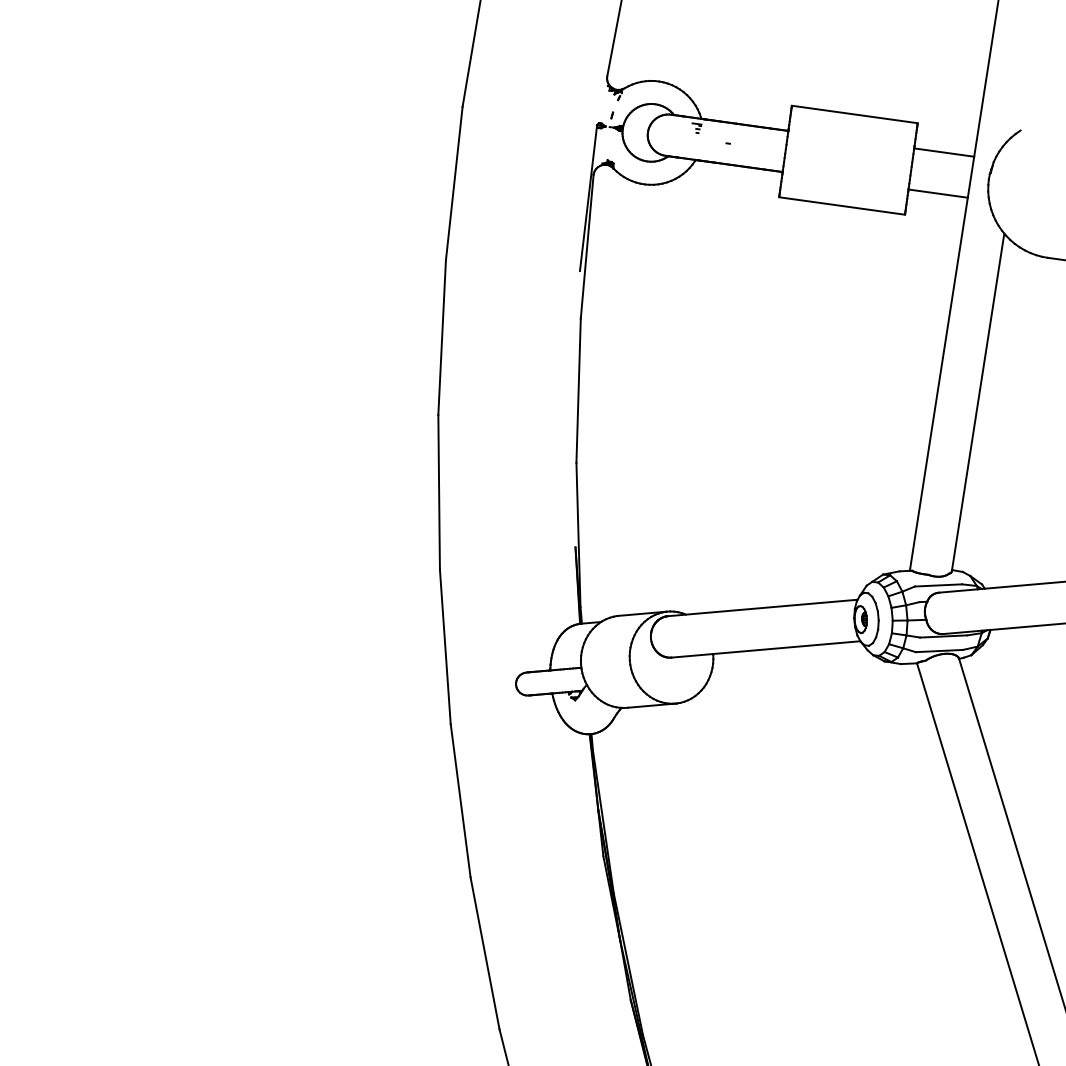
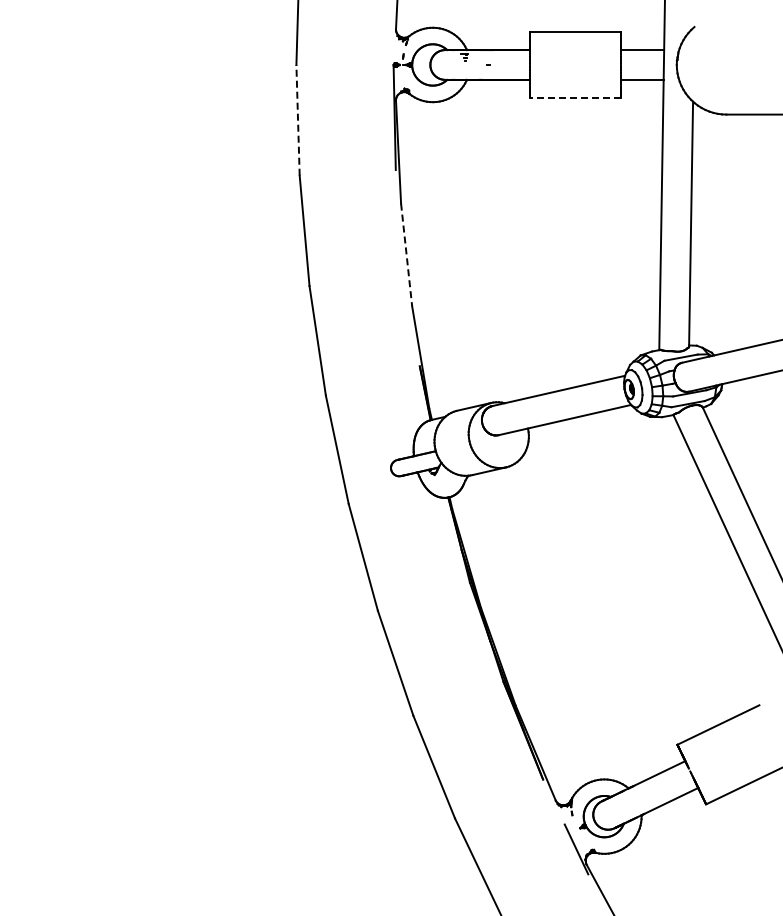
line: (455, 182) -> (298, 119), solid -> dashed
line: (840, 206) -> (574, 98), solid -> dashed
line: (578, 391) -> (406, 255), solid -> dashed

